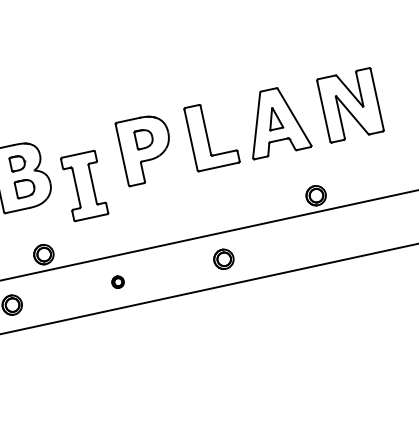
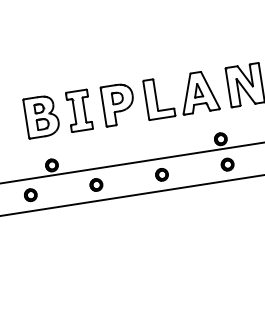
part: (84, 185) -> (79, 110), moved
part: (329, 236) -> (227, 164), added
part: (118, 281) -> (96, 184), size x1.67

